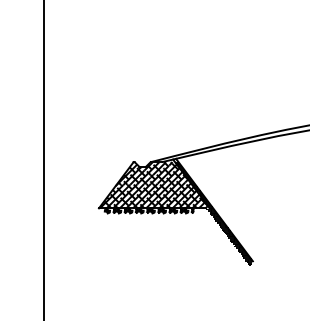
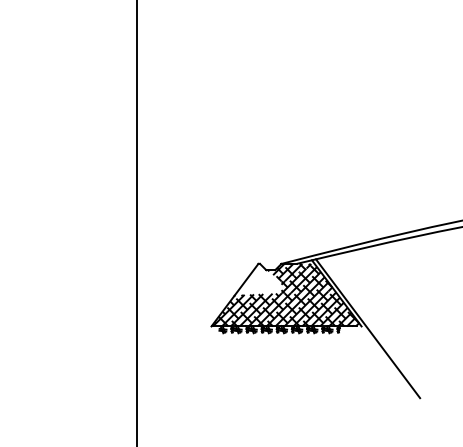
hatch: (133, 175) -> (258, 281), removed
hatch: (214, 213) -> (367, 333), removed

